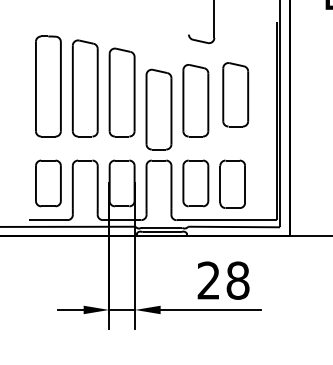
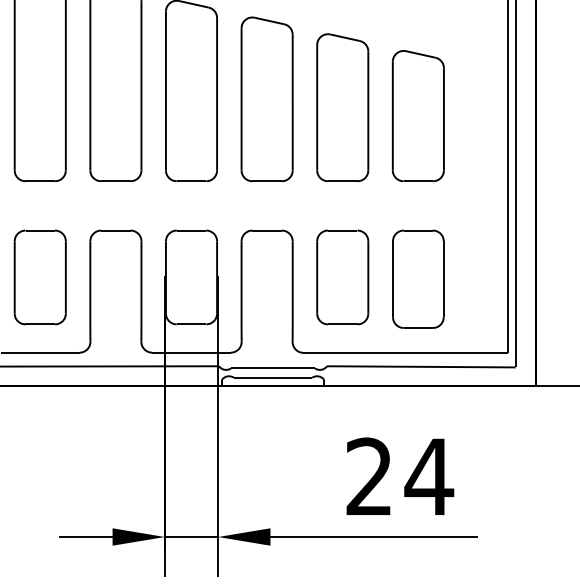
part: (235, 94) -> (417, 115), moved
part: (158, 109) -> (266, 99), moved
text: (237, 280) -> (428, 476), 28 -> 24

